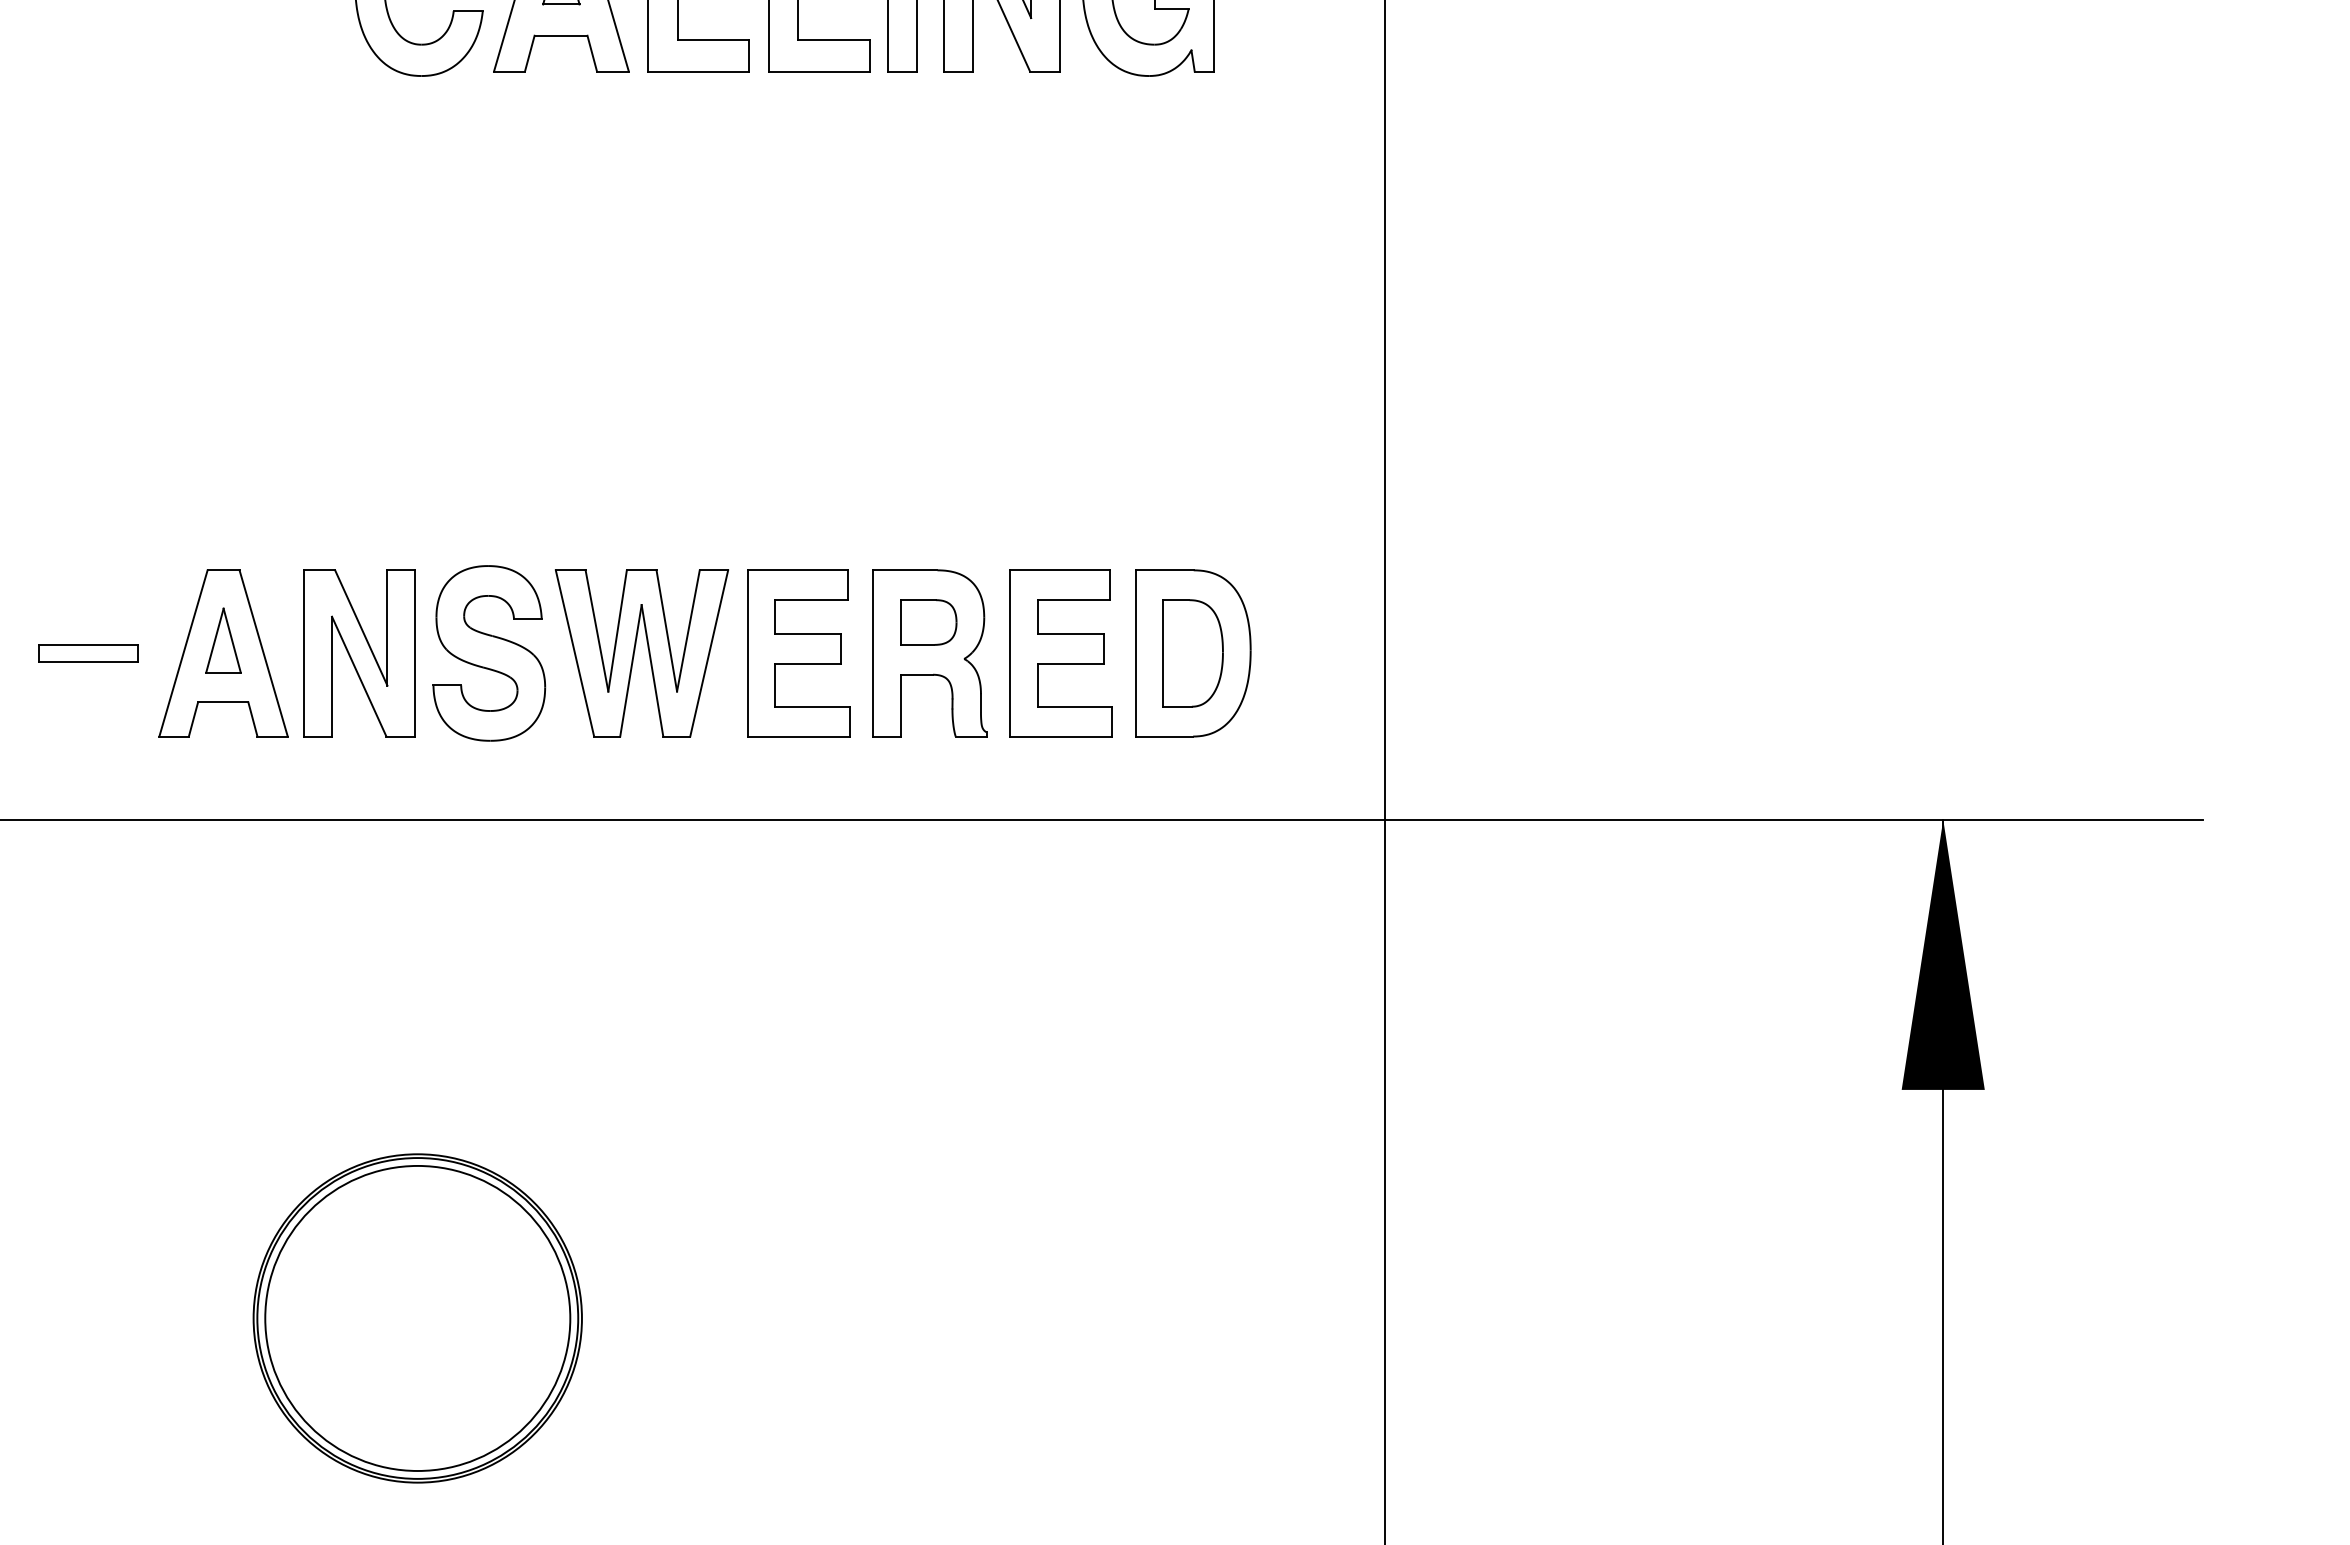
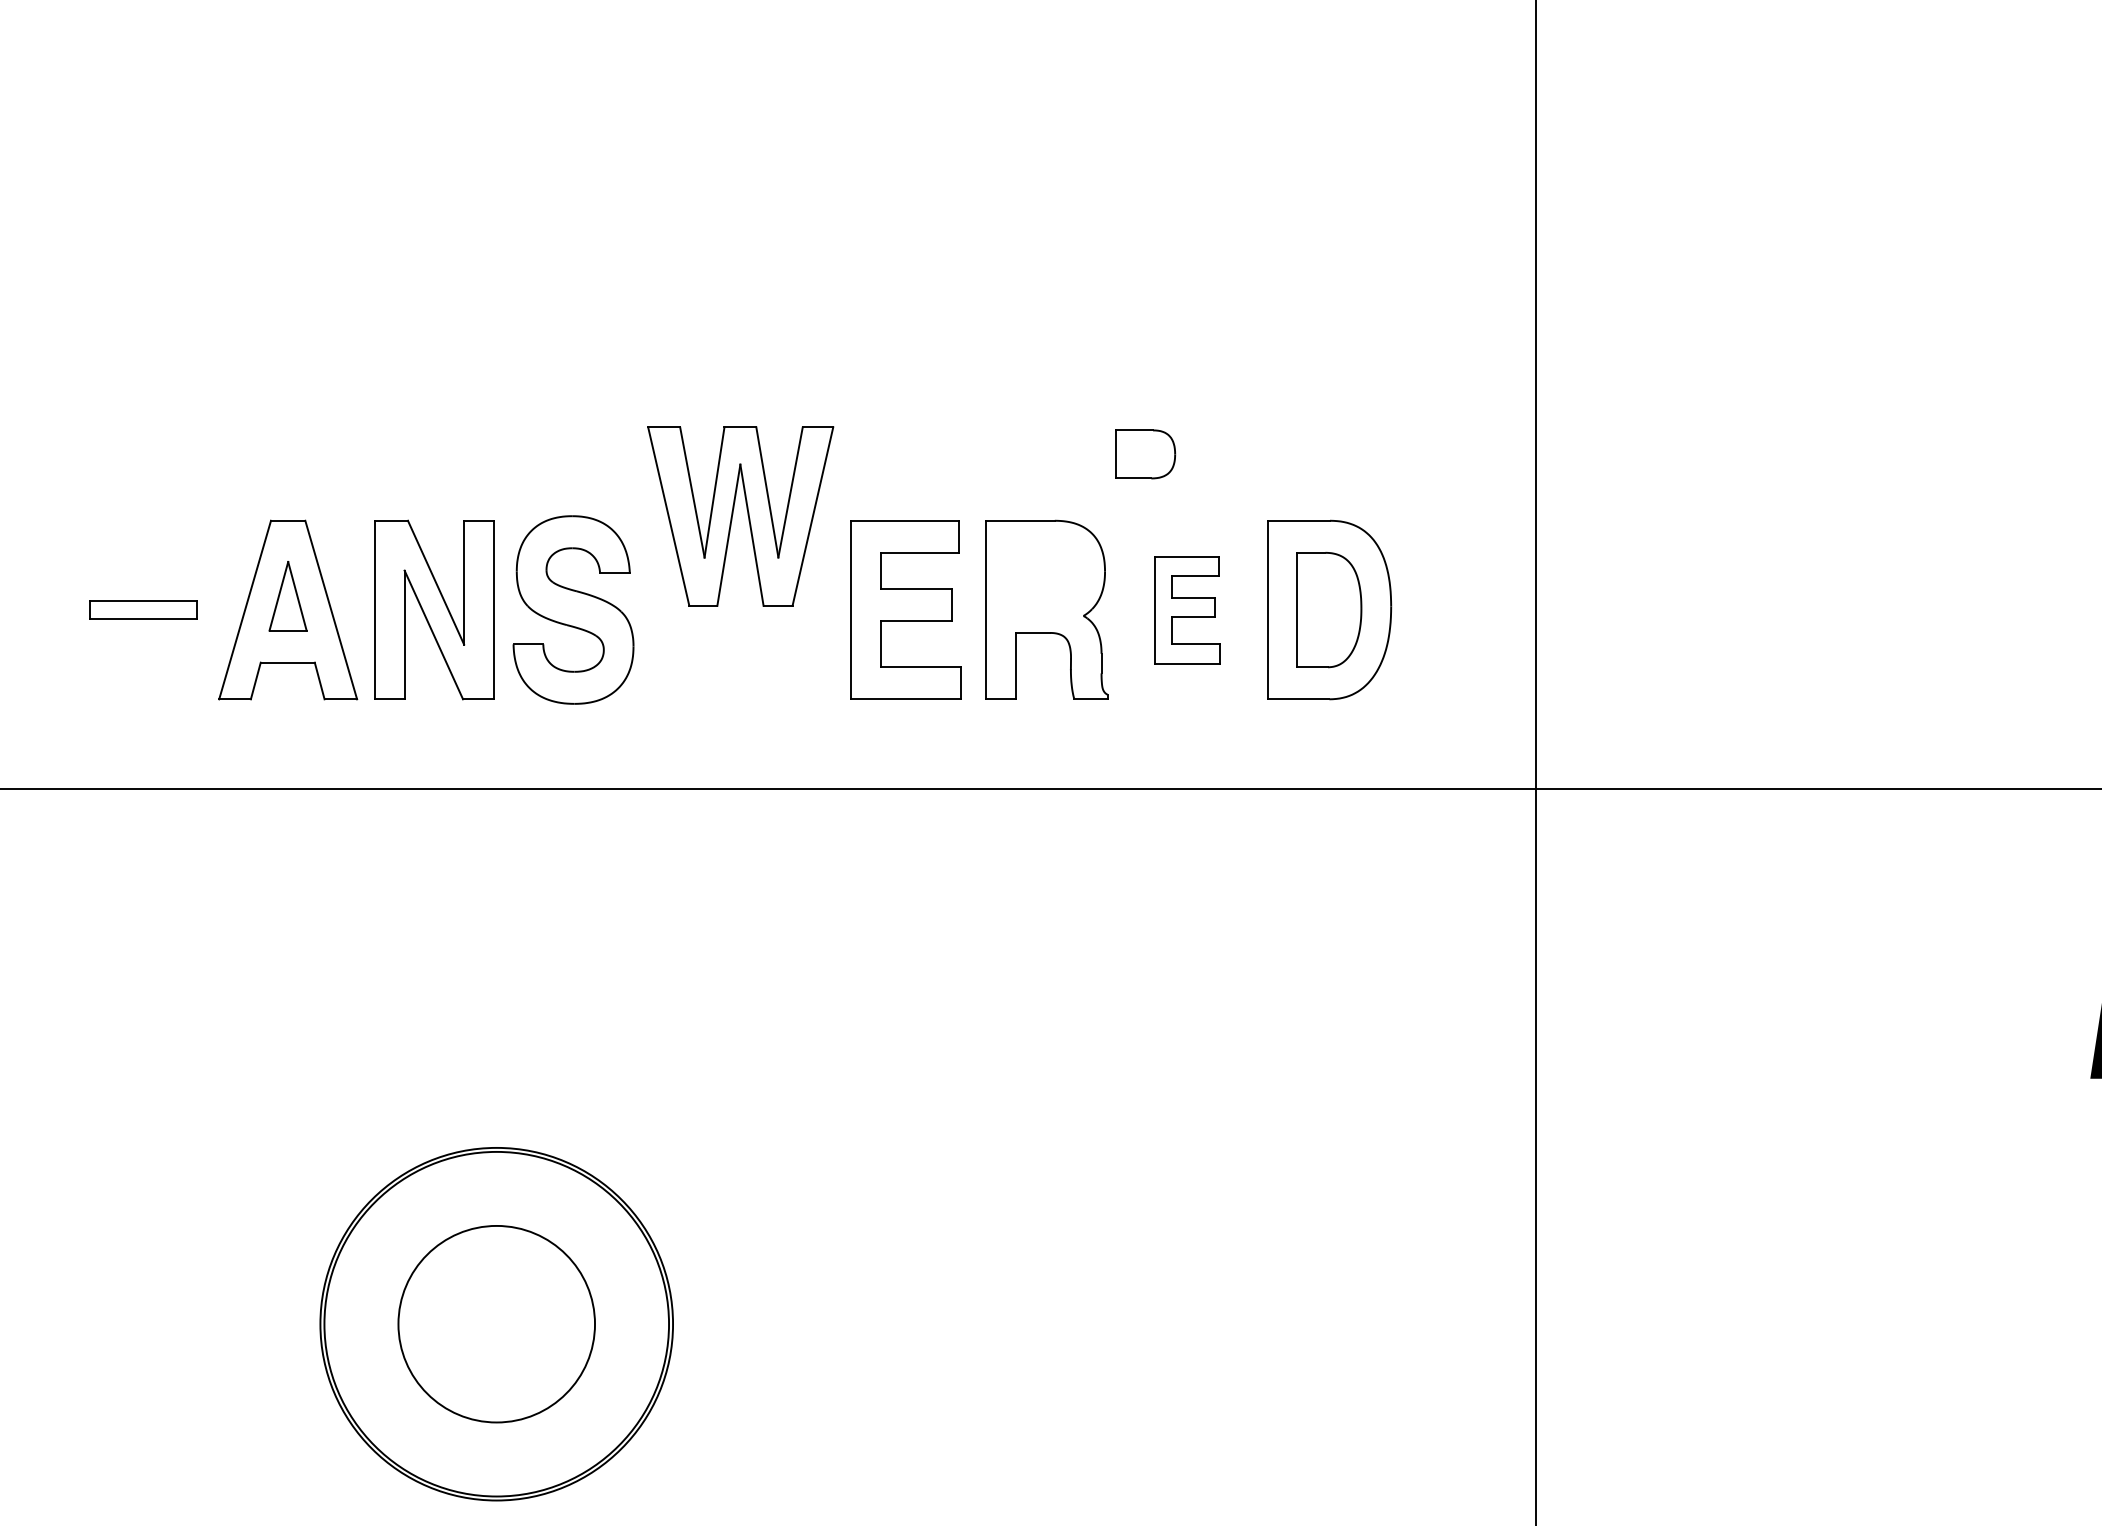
part: (928, 622) -> (1145, 454), moved
part: (642, 653) -> (741, 516), moved
part: (1060, 653) -> (1186, 610), size x0.6
circle: (417, 1317) -> (496, 1323), size x0.6

